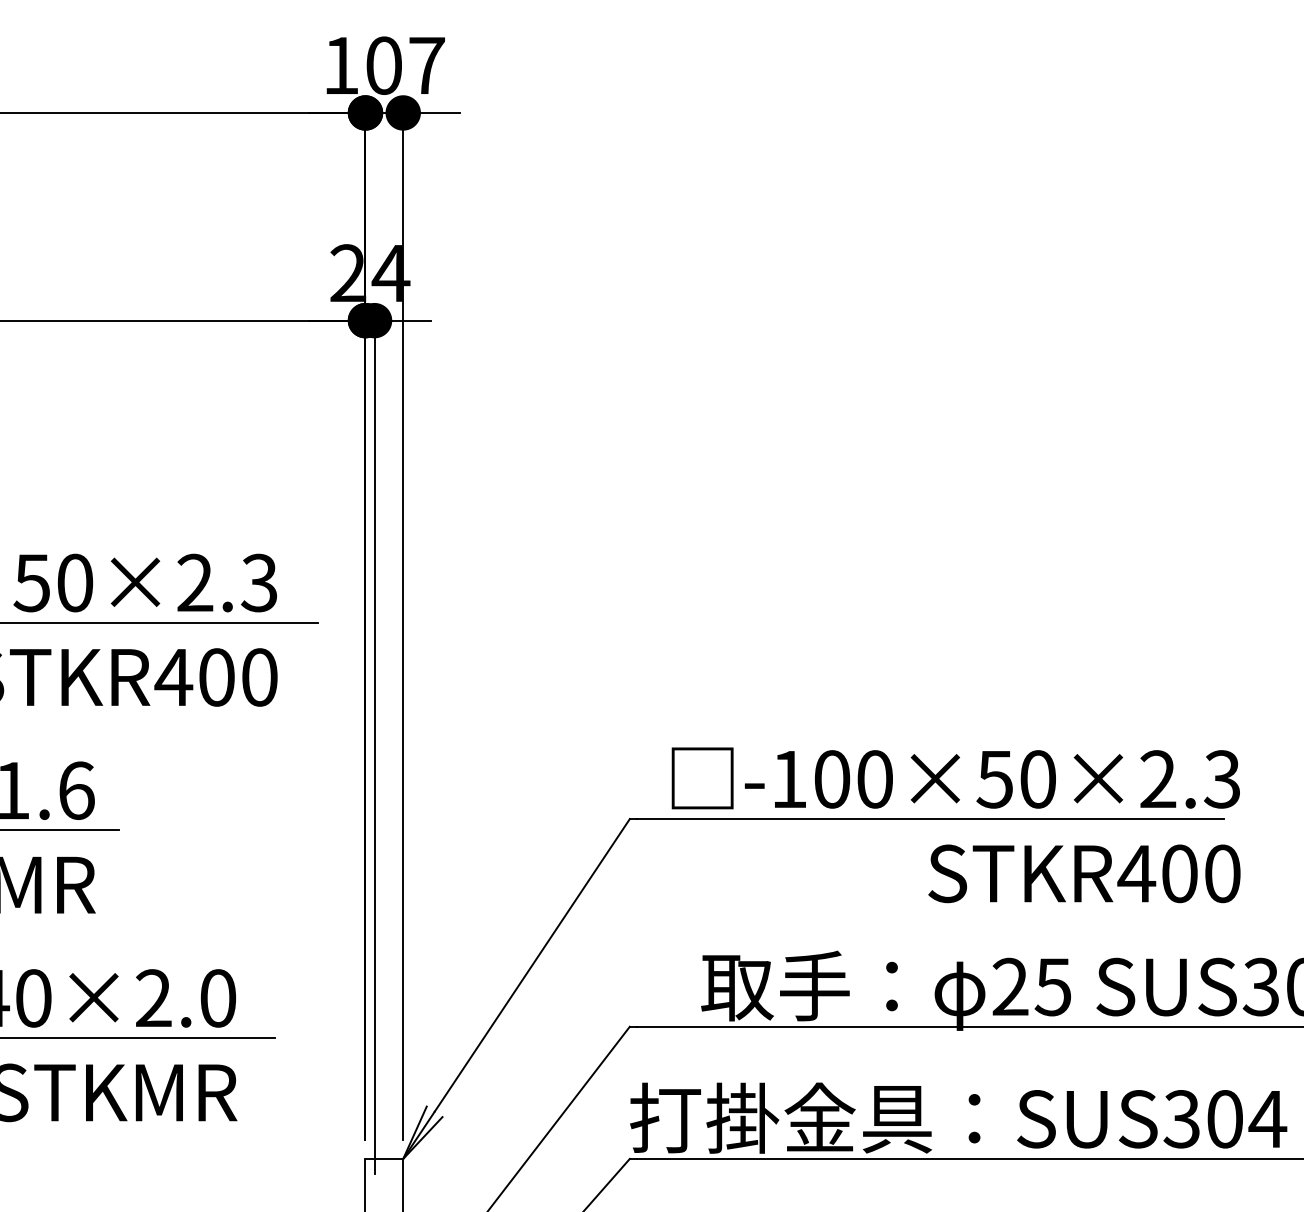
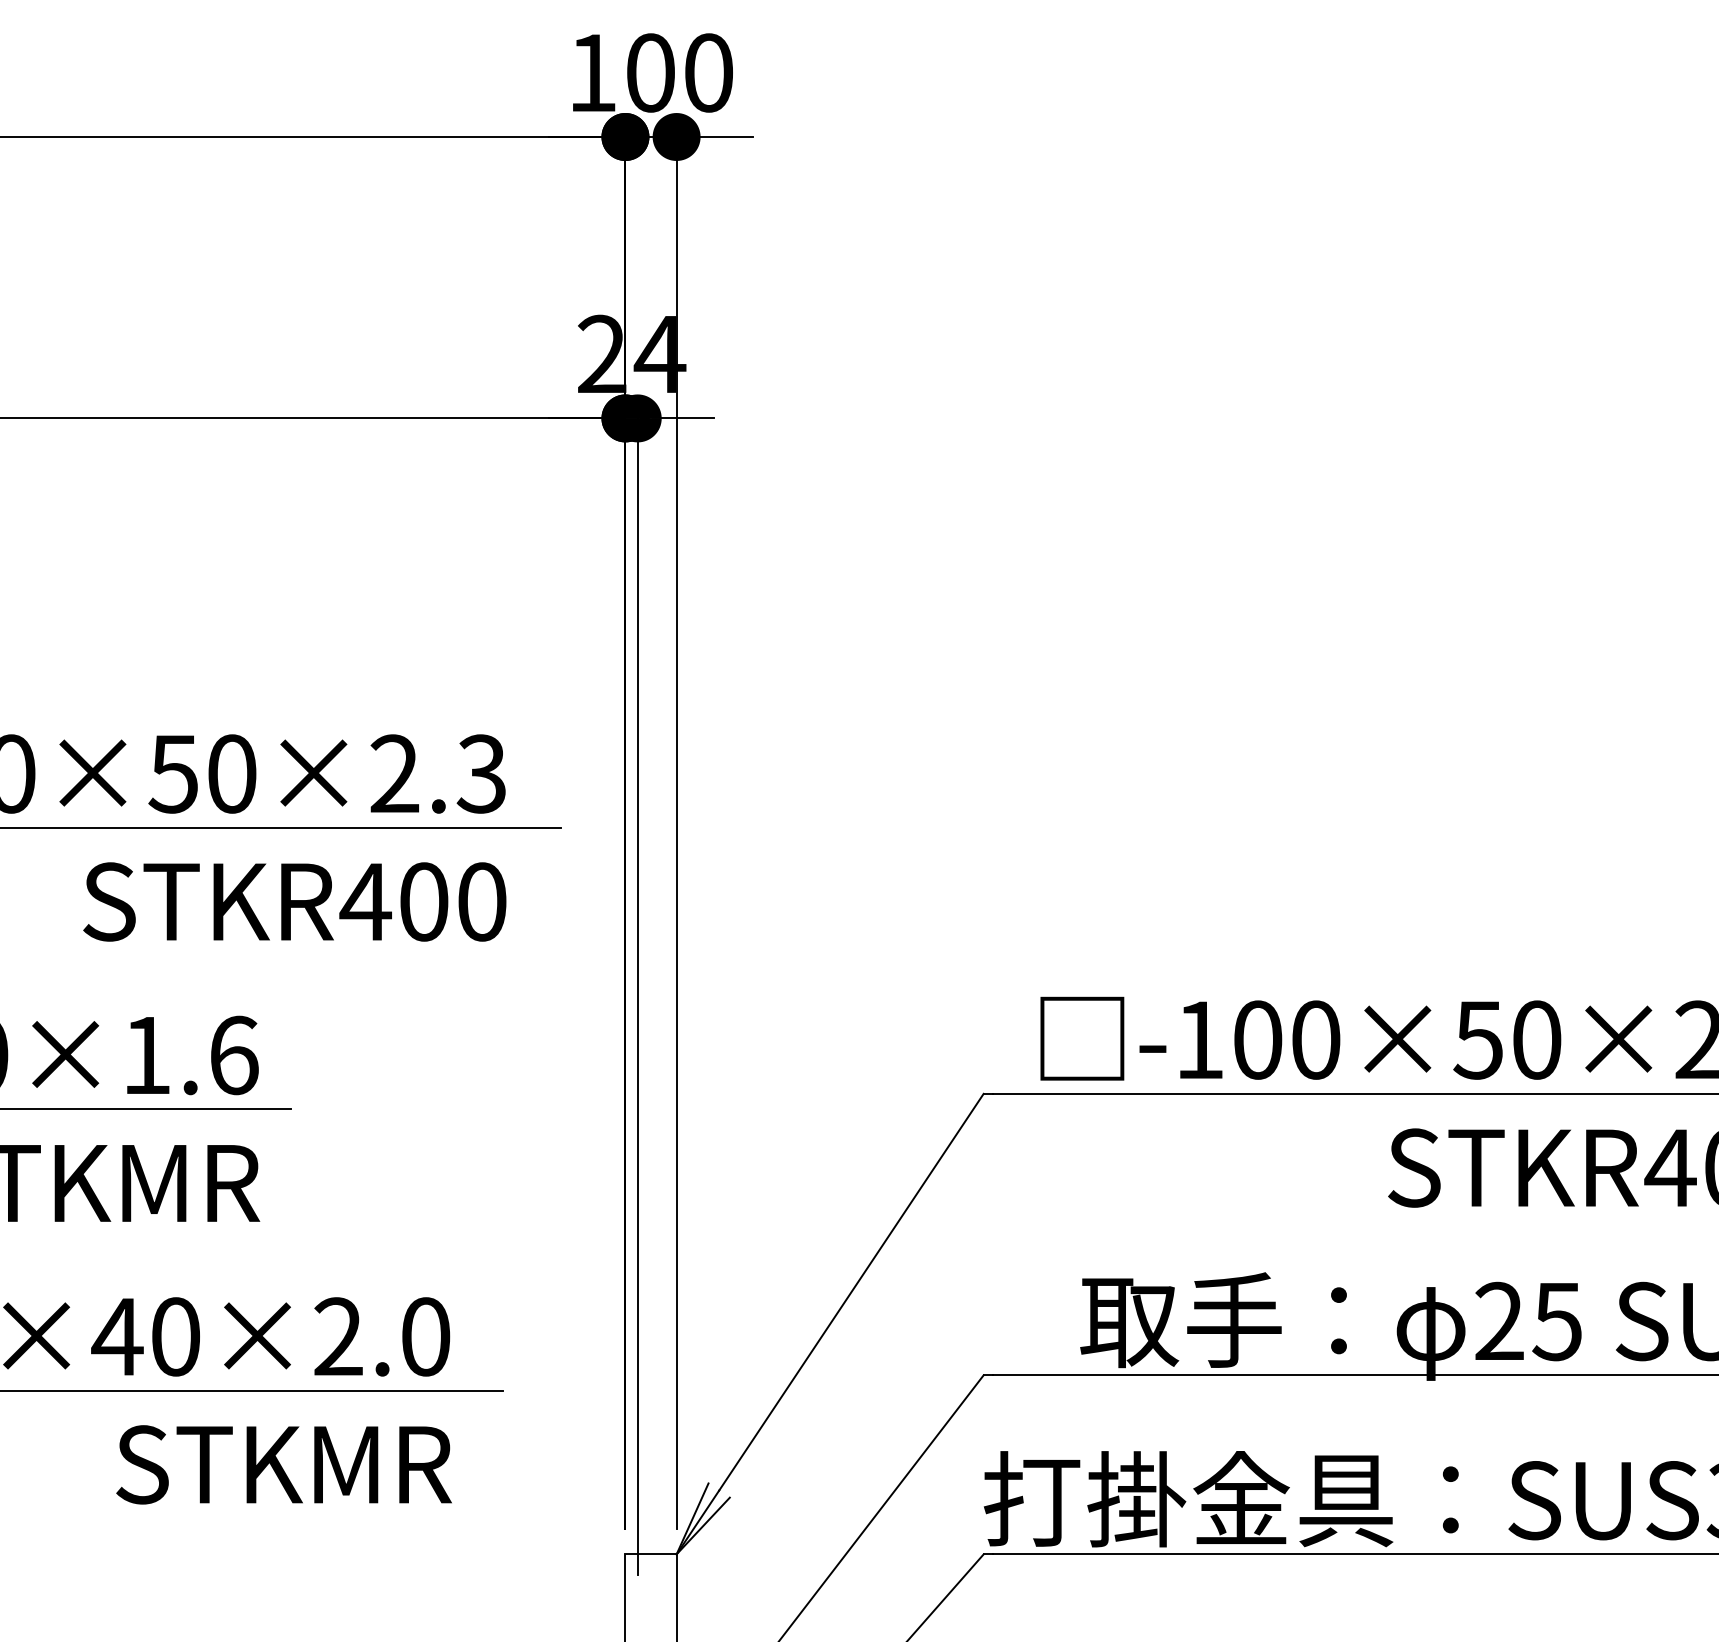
text: (426, 65) -> (708, 72), 107 -> 100

